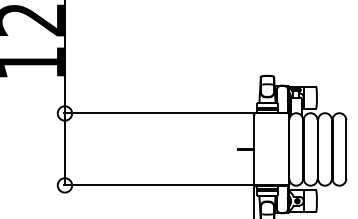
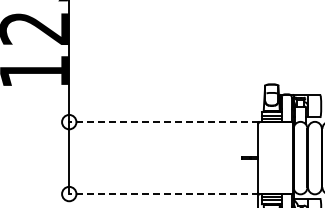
line: (158, 113) -> (162, 122), solid -> dashed
line: (158, 185) -> (162, 194), solid -> dashed

